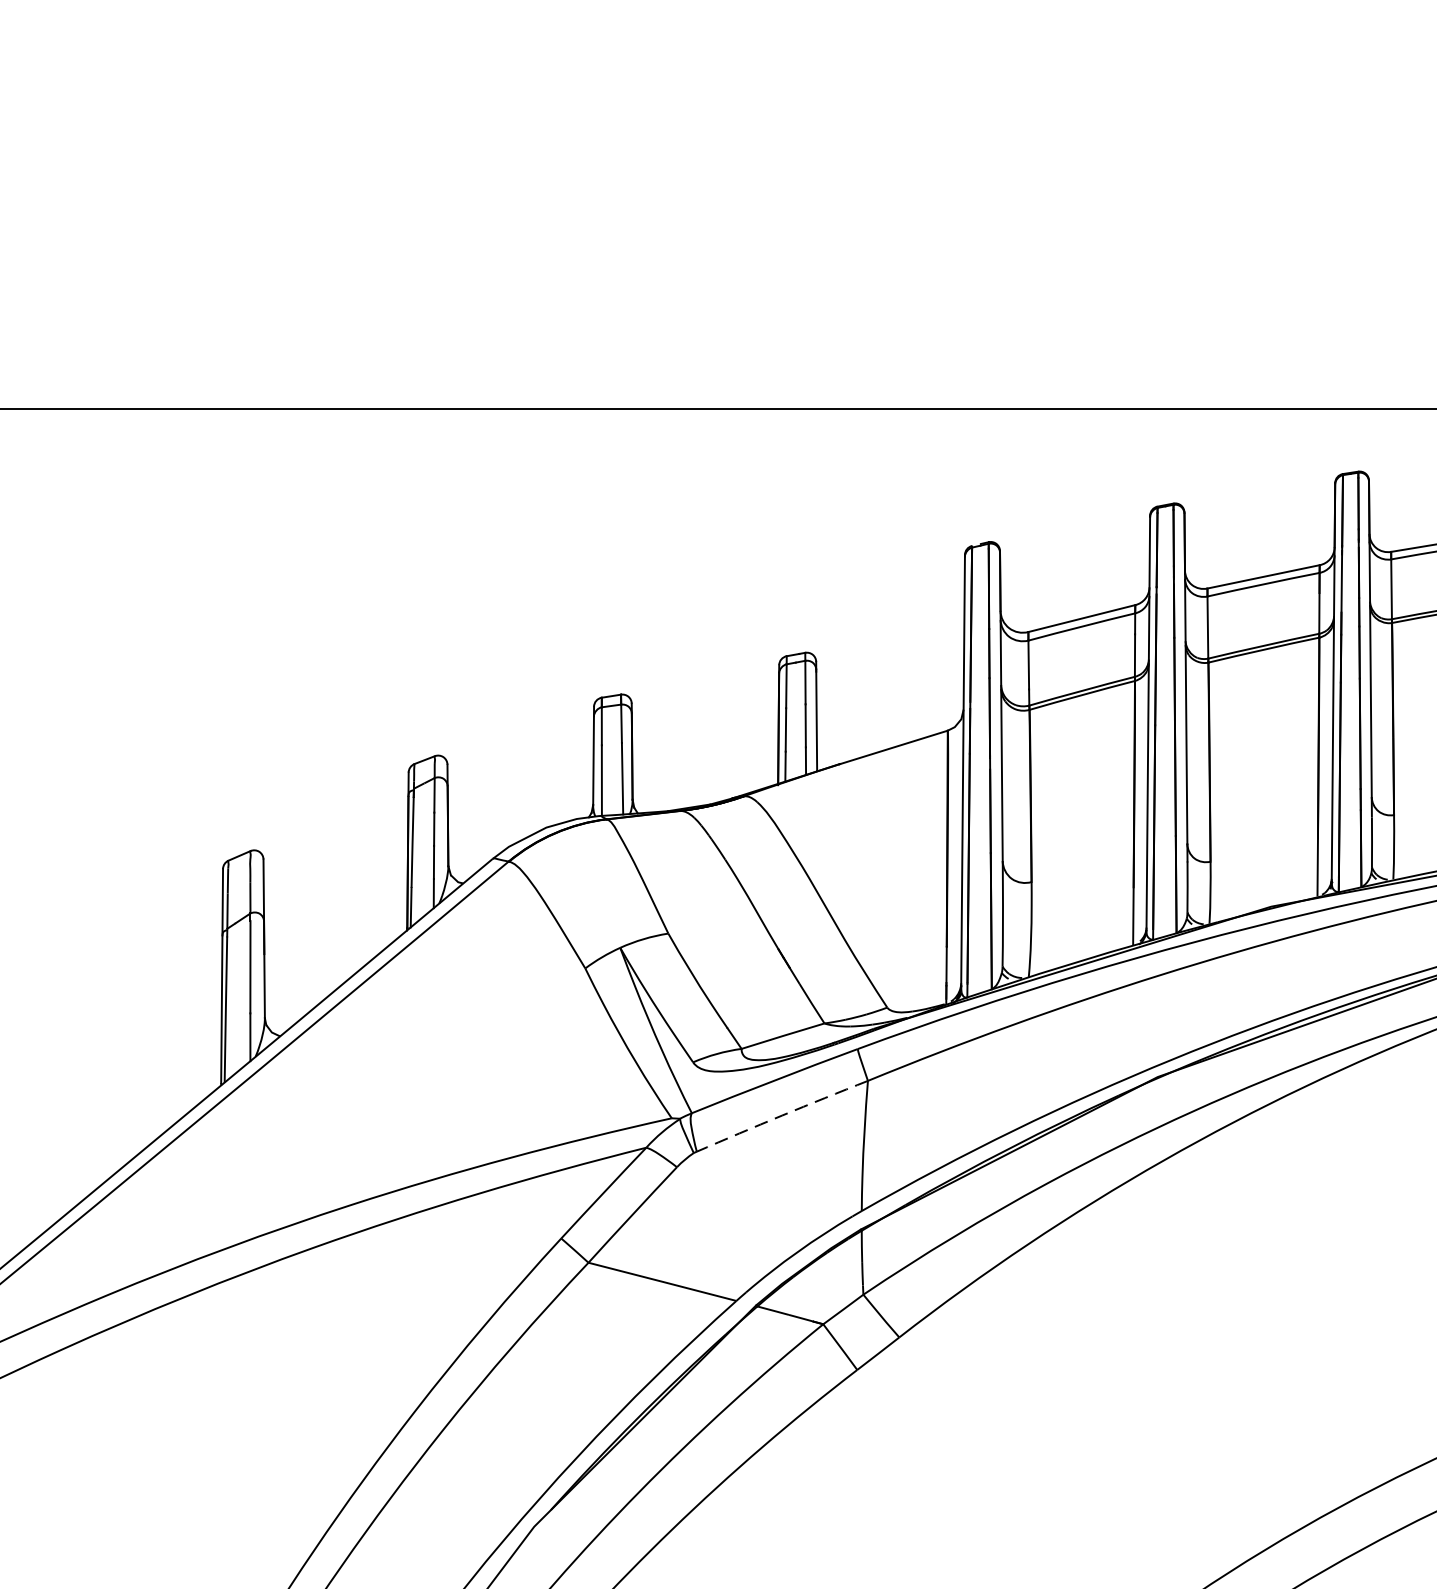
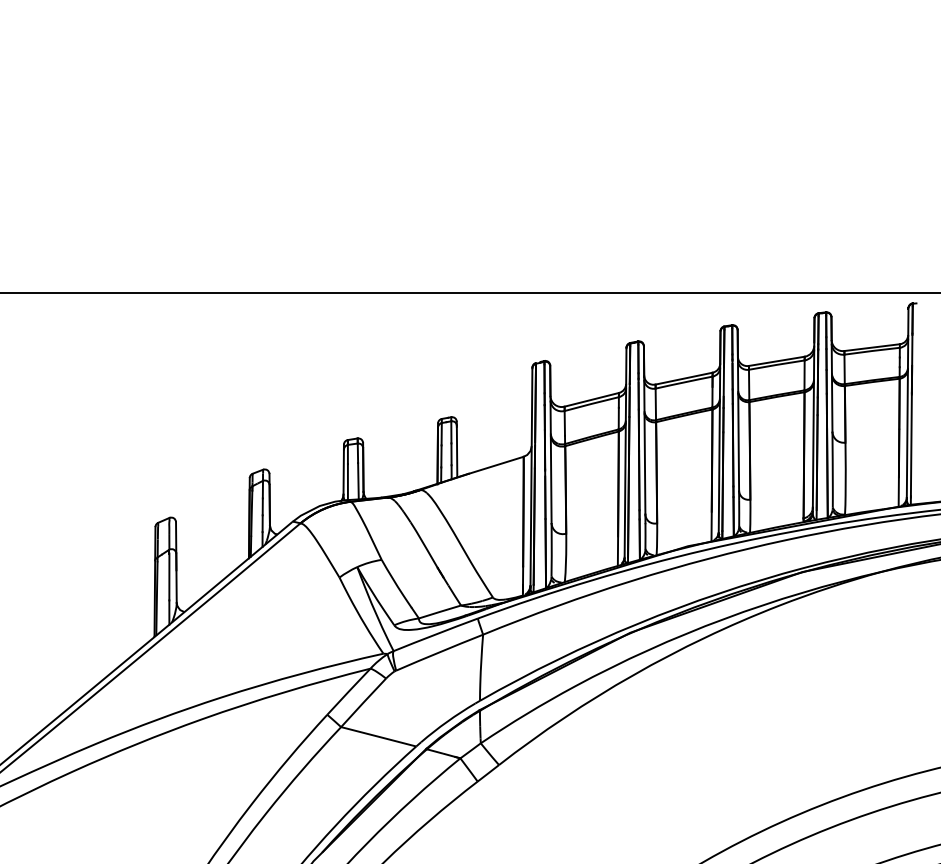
arc: (782, 1115) -> (439, 652), dashed -> solid

